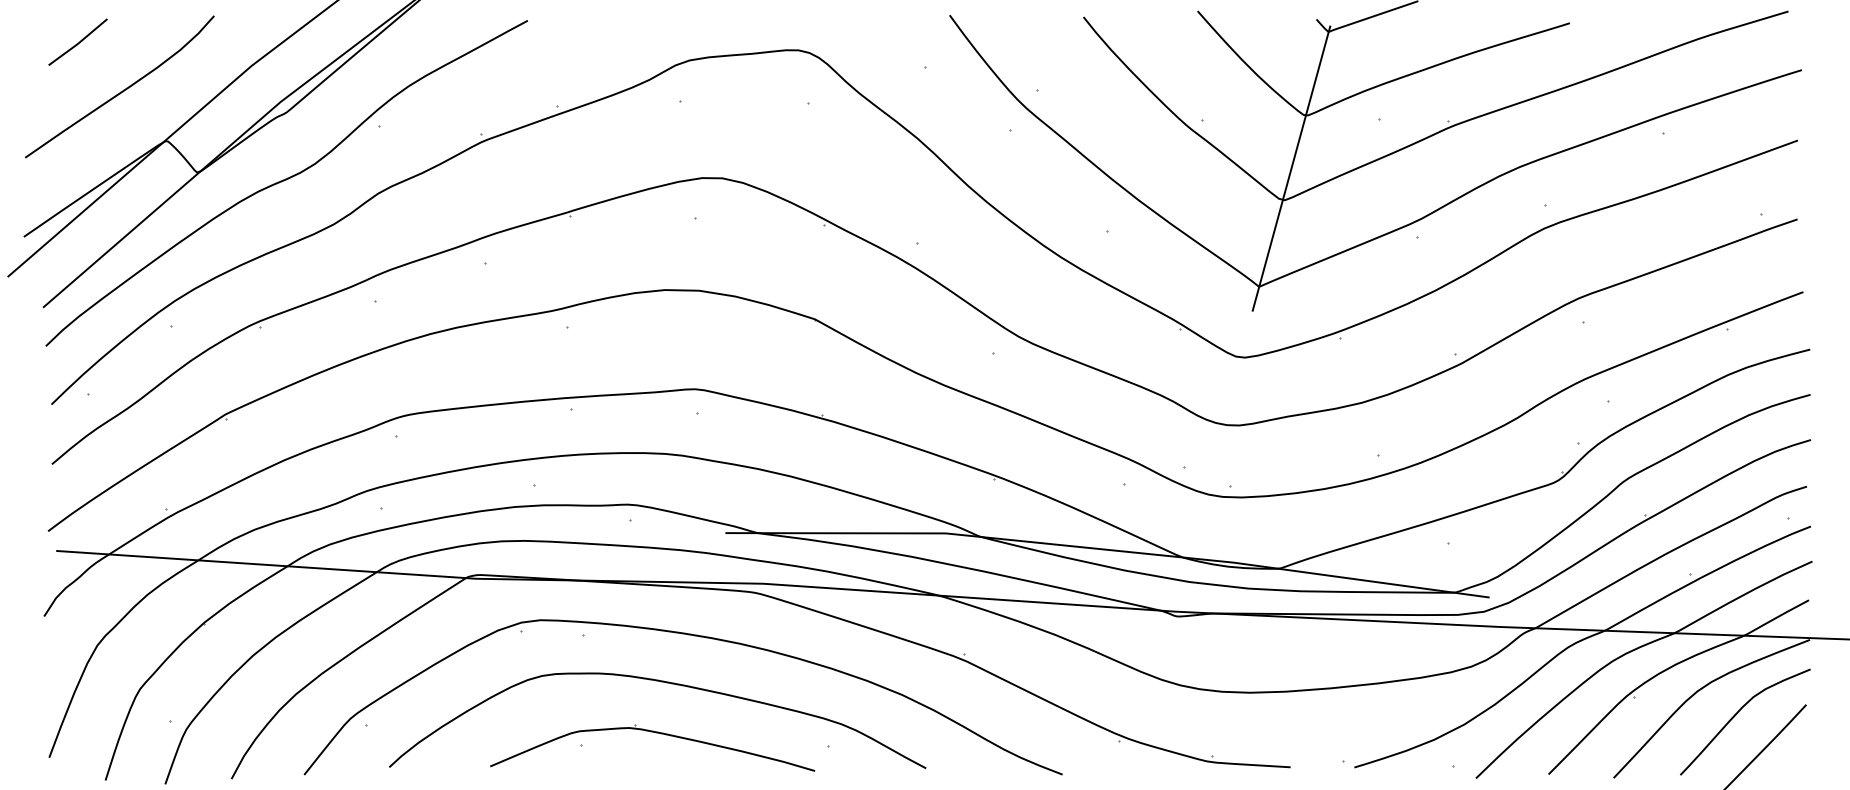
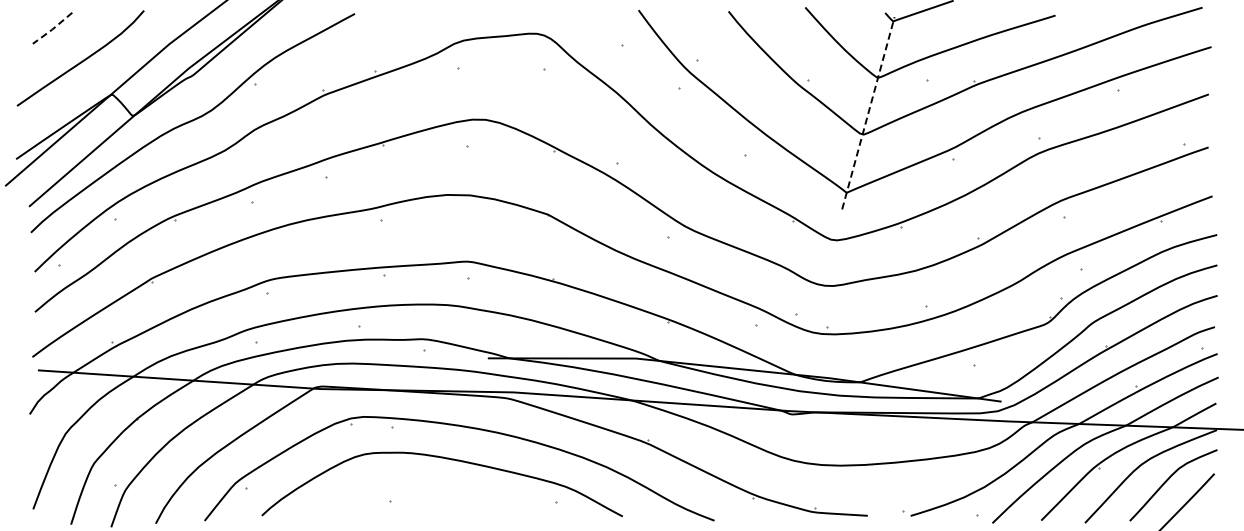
line: (77, 43) -> (52, 29), solid -> dashed
line: (1291, 168) -> (868, 113), solid -> dashed
part: (656, 734) -> (441, 493), removed

